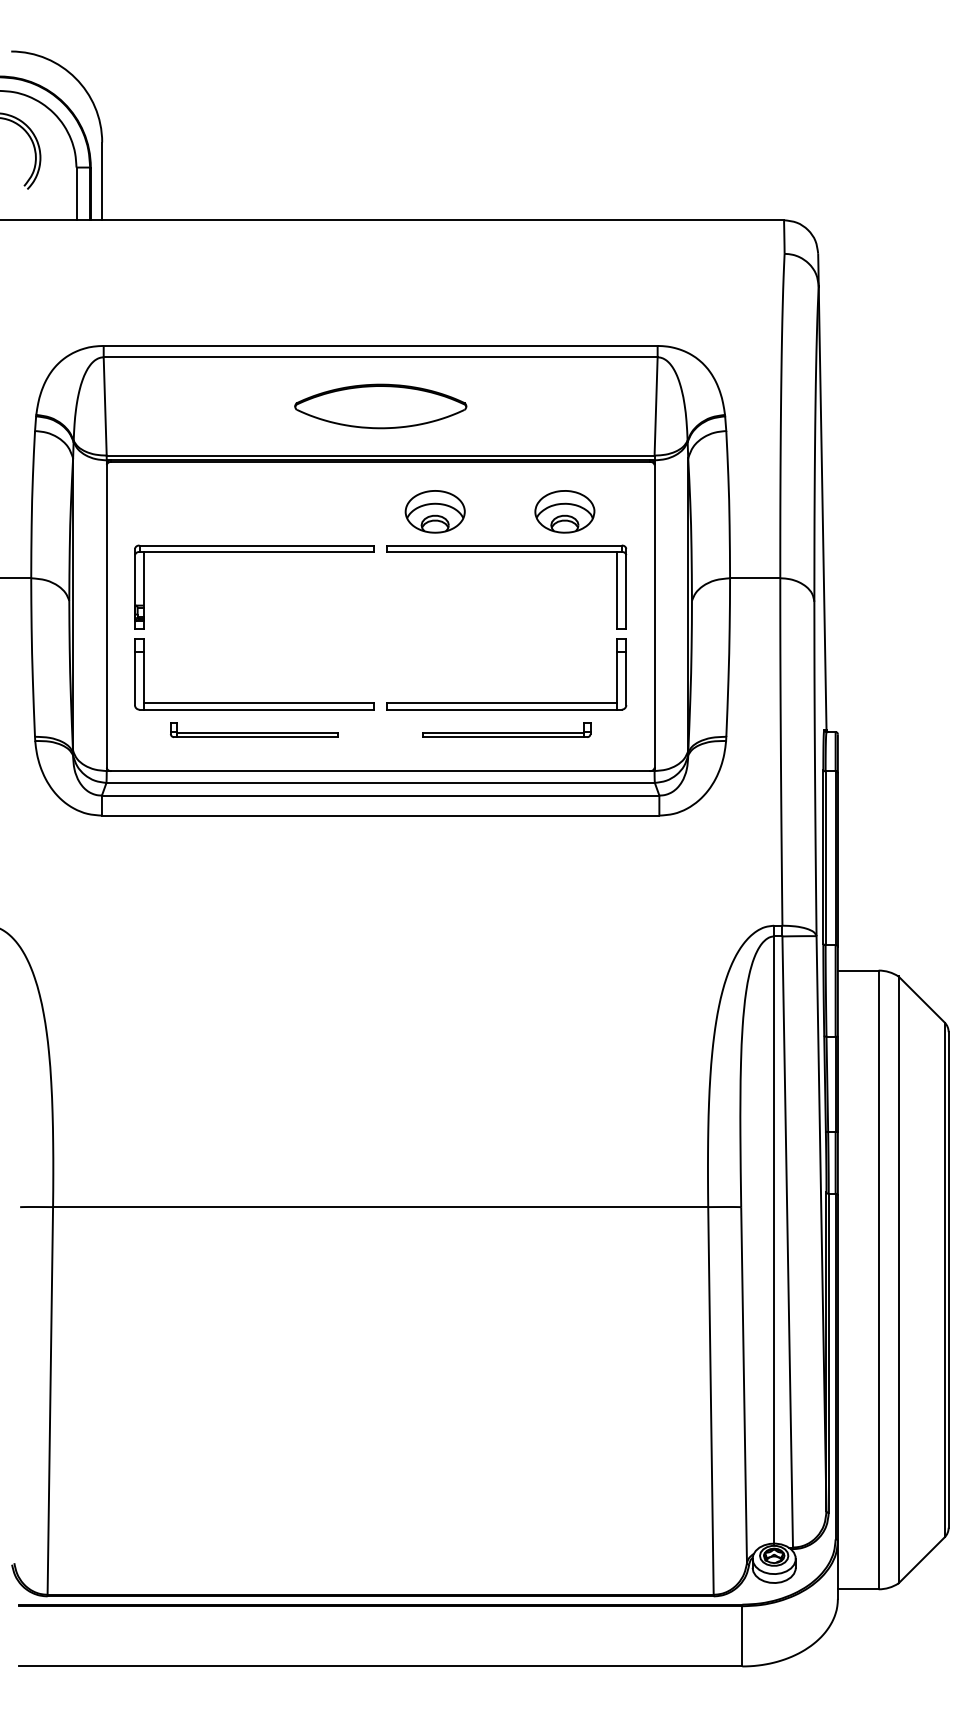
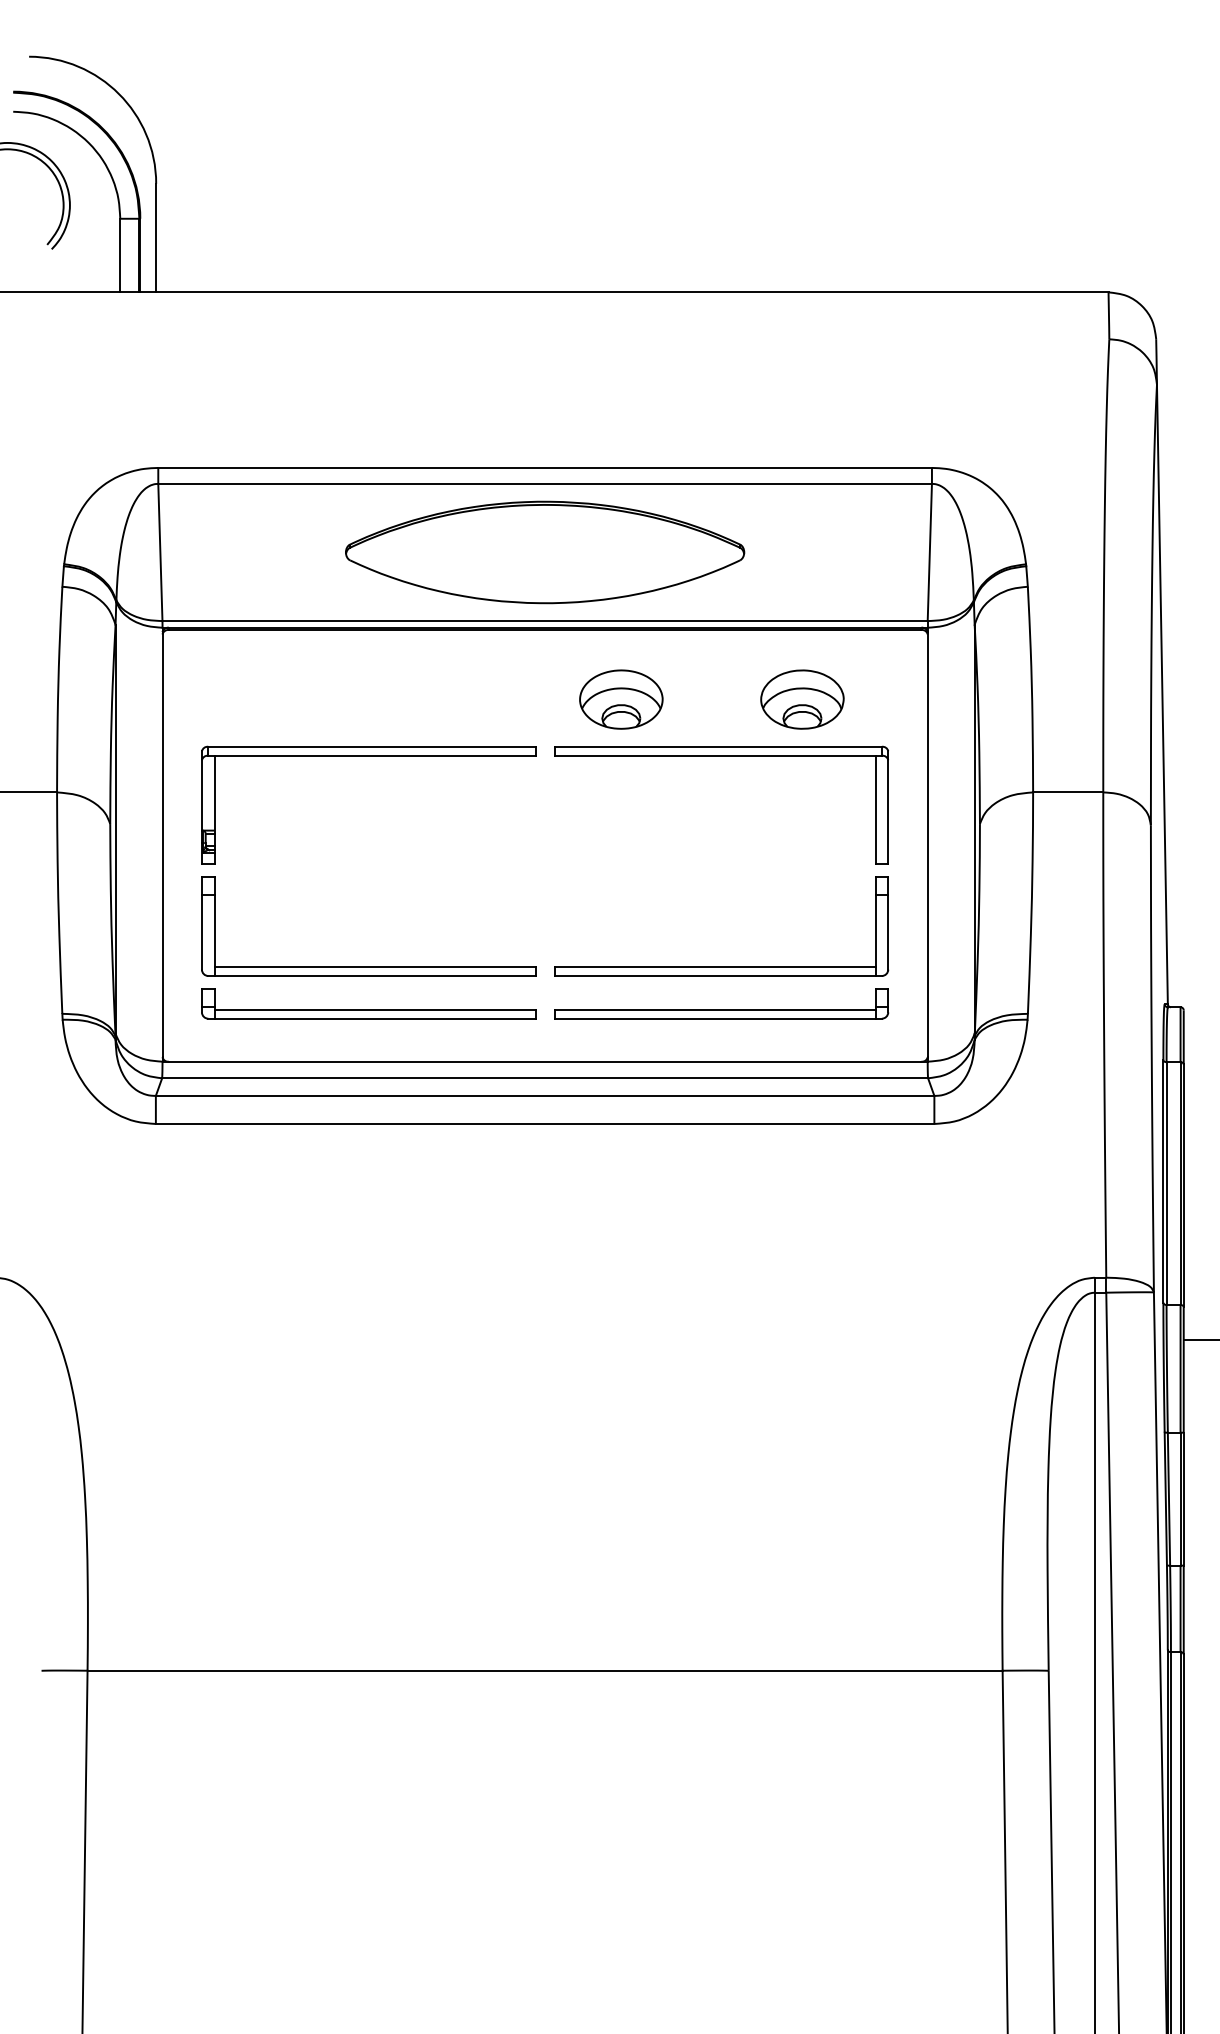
part: (380, 406) -> (544, 552), size x1.67
part: (254, 729) -> (368, 1003), size x1.43
part: (506, 729) -> (720, 1003), size x1.43

